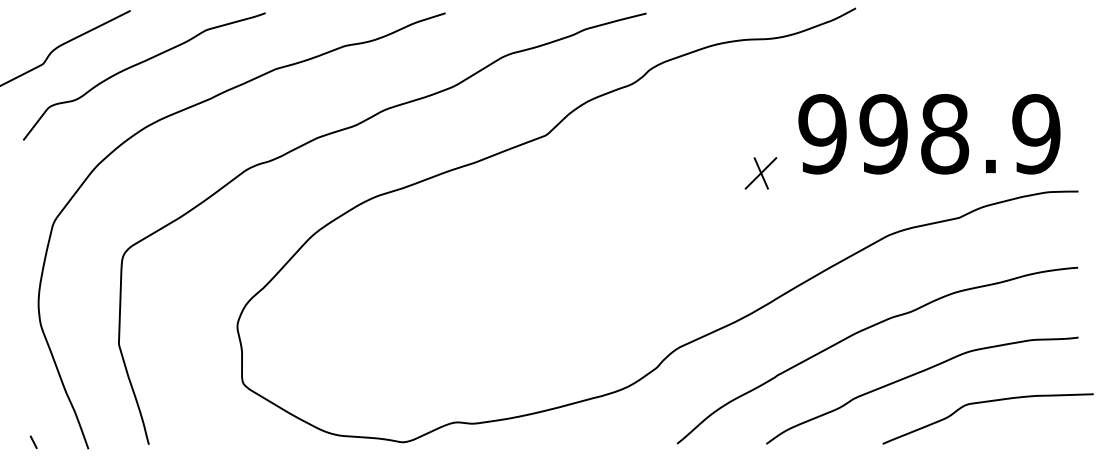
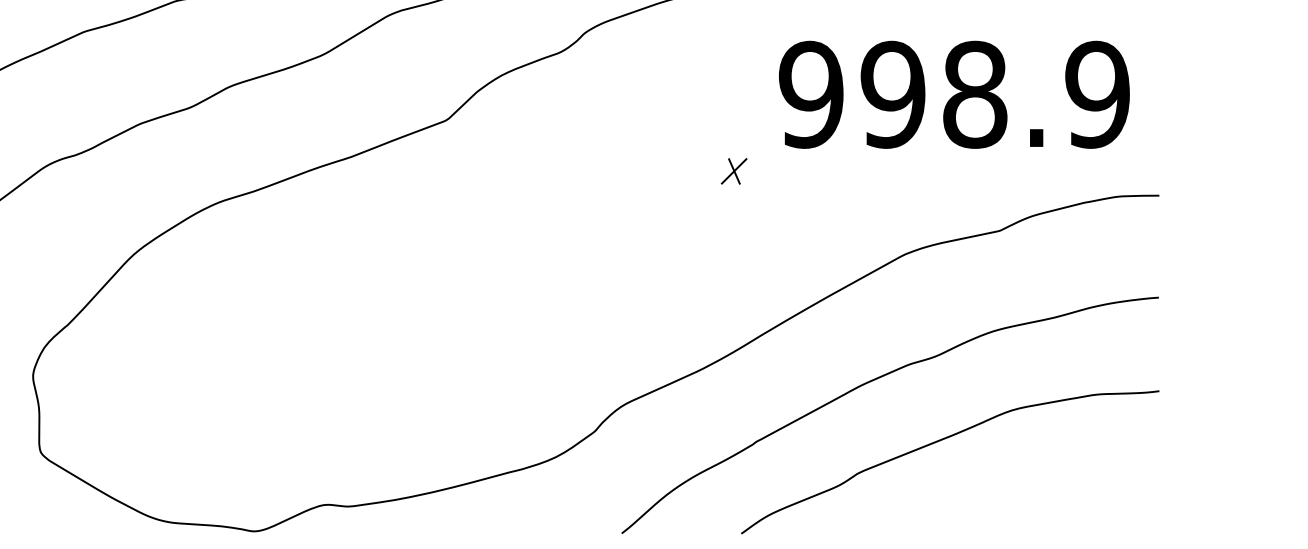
text: (929, 134) -> (954, 95), moved
part: (760, 173) -> (733, 171), size x0.6
curve: (982, 403) -> (1030, 479), removed

